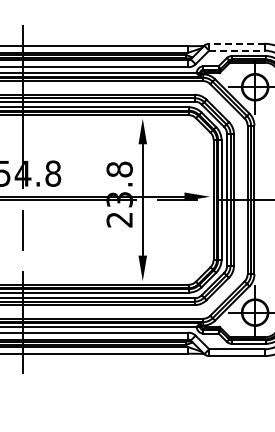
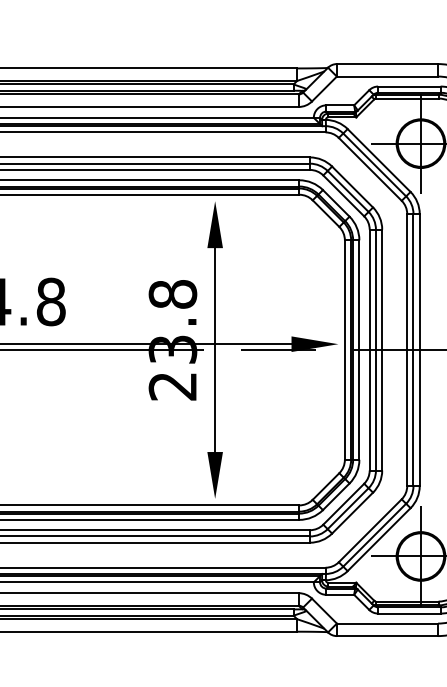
line: (236, 43) -> (386, 63), dashed -> solid
line: (236, 50) -> (386, 76), dashed -> solid

